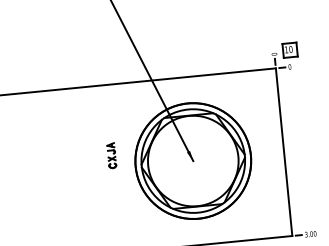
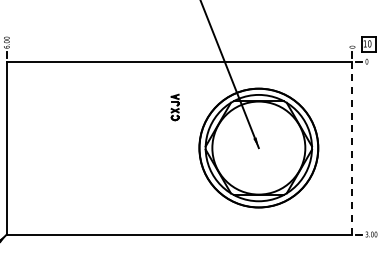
line: (284, 152) -> (352, 148), solid -> dashed
part: (111, 155) -> (174, 107), moved

